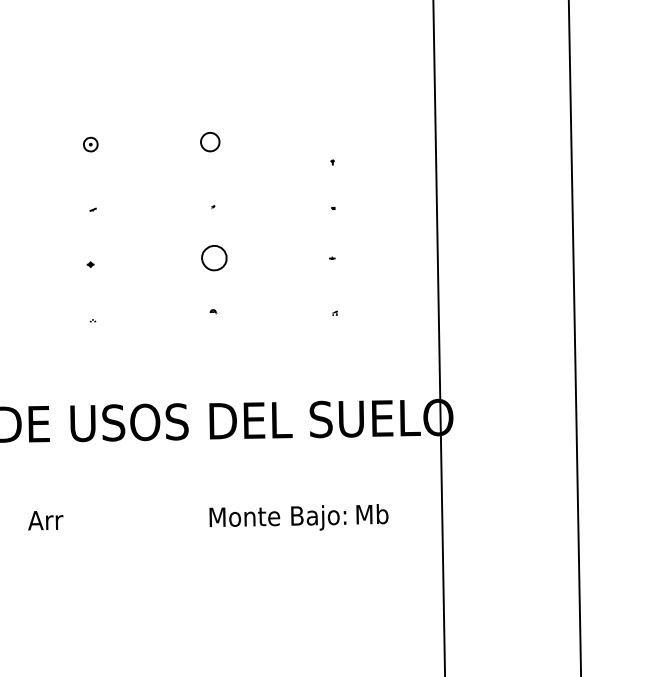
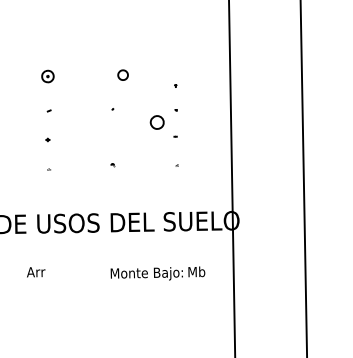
part: (209, 140) -> (122, 74), moved
part: (89, 144) -> (47, 76), size x1.6
part: (212, 258) -> (156, 122), moved
text: (46, 521) -> (36, 272), moved

